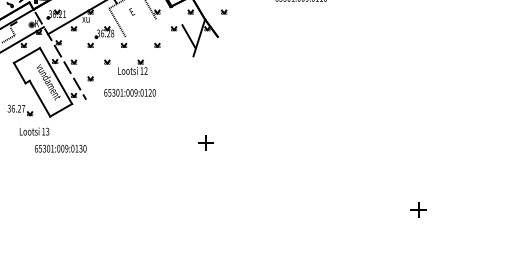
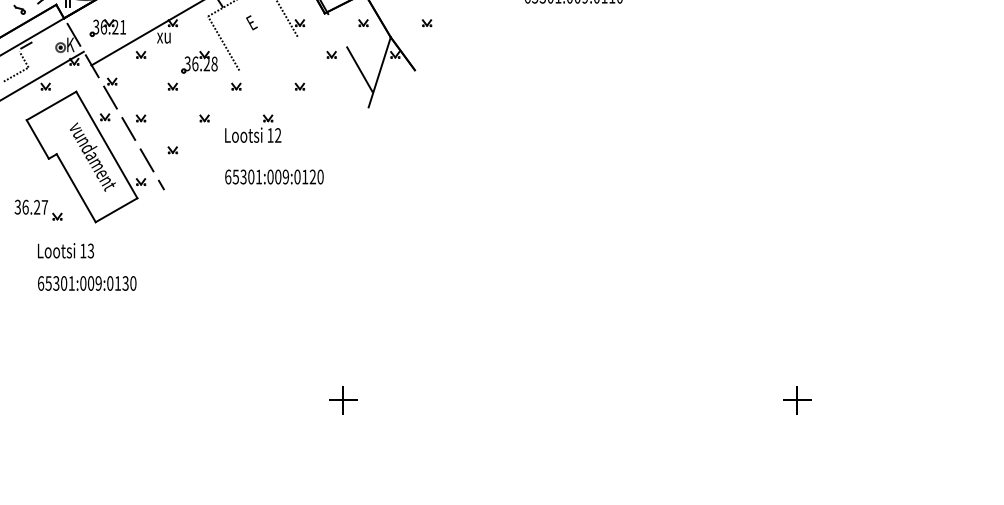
text: (129, 92) -> (273, 176), moved
part: (205, 142) -> (342, 399), moved
text: (60, 148) -> (86, 282), moved

